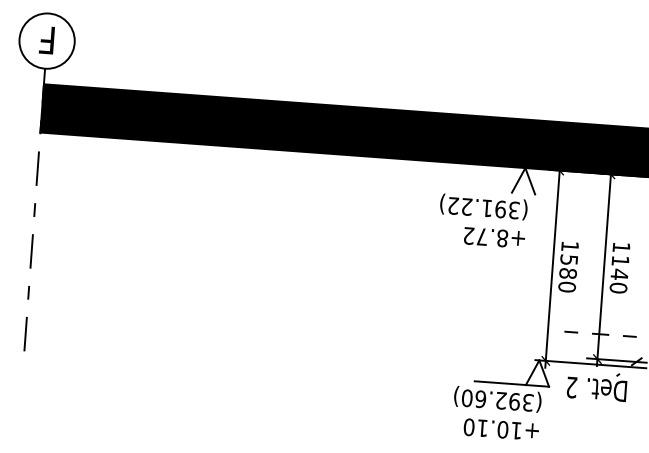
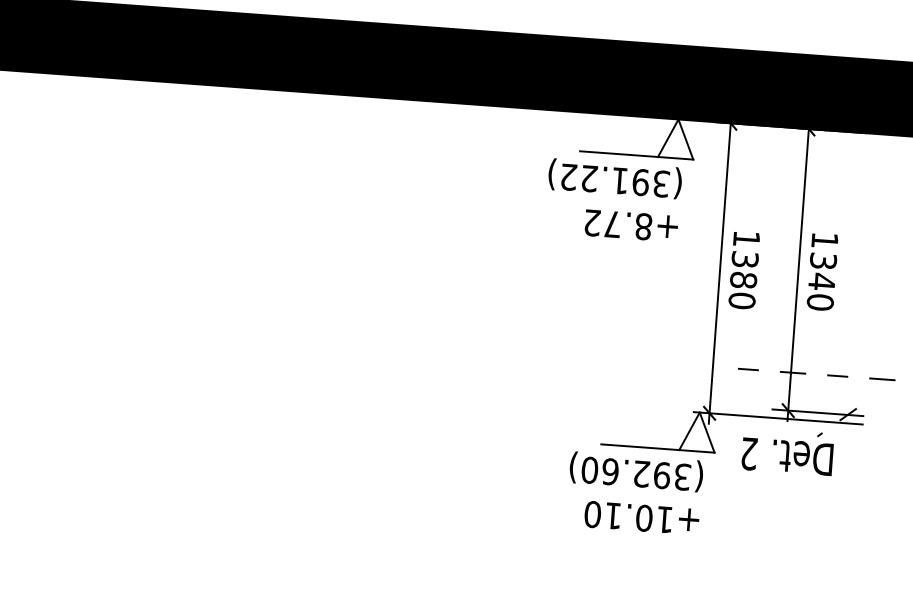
line: (497, 191) -> (635, 155), added
text: (569, 260) -> (745, 260), 1580 -> 1380
text: (620, 260) -> (823, 260), 1140 -> 1340

